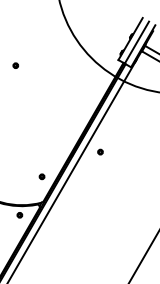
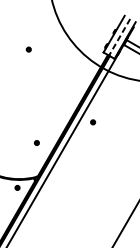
line: (136, 43) -> (119, 38), solid -> dashed
part: (15, 65) -> (28, 49), moved
part: (100, 151) -> (93, 121), moved
part: (41, 176) -> (36, 142), moved

